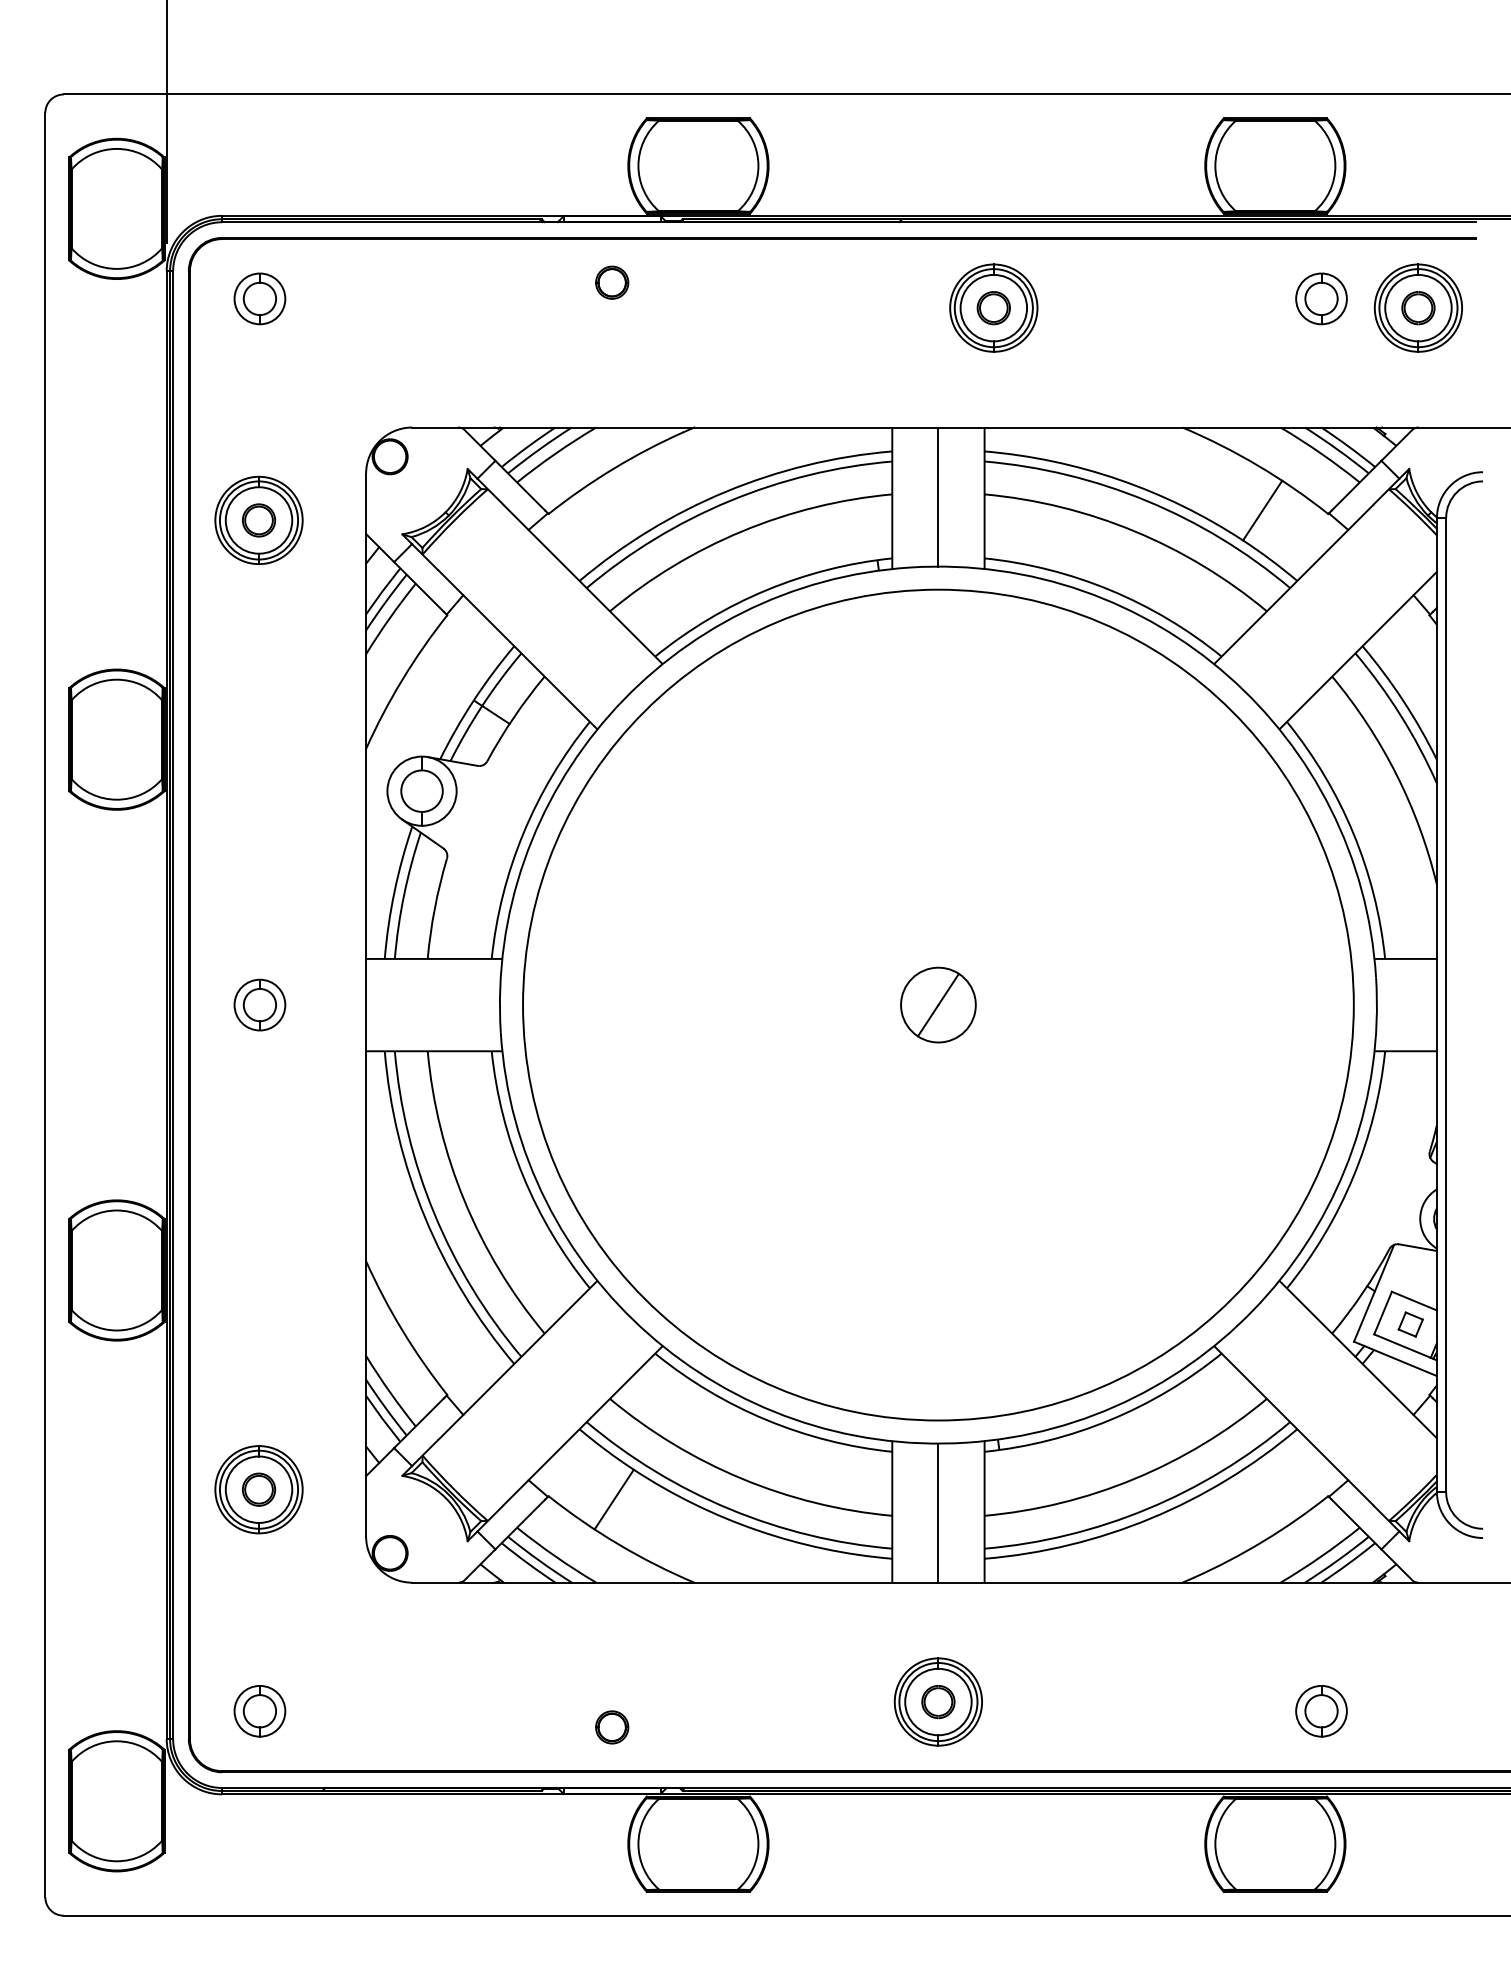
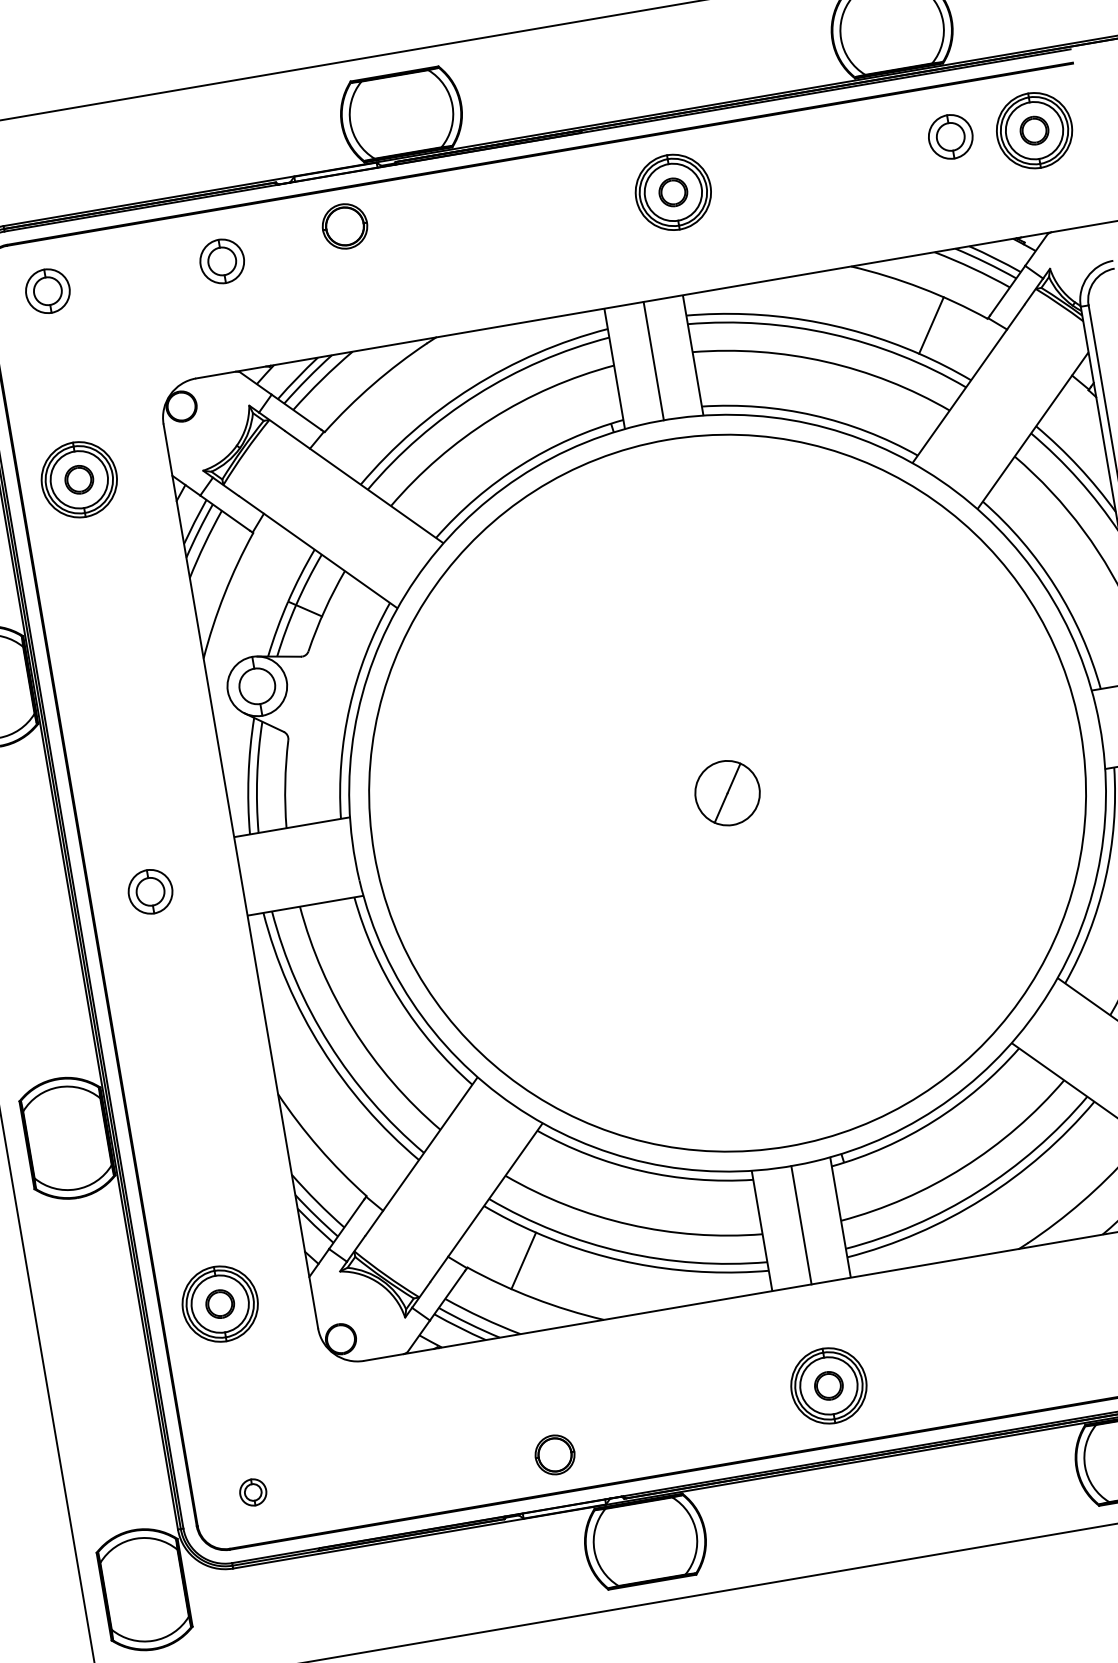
part: (612, 282) -> (345, 226), size x1.6
part: (464, 298) -> (221, 261), added
part: (259, 1711) -> (252, 1492), size x0.6
part: (612, 1727) -> (555, 1454), size x1.4

